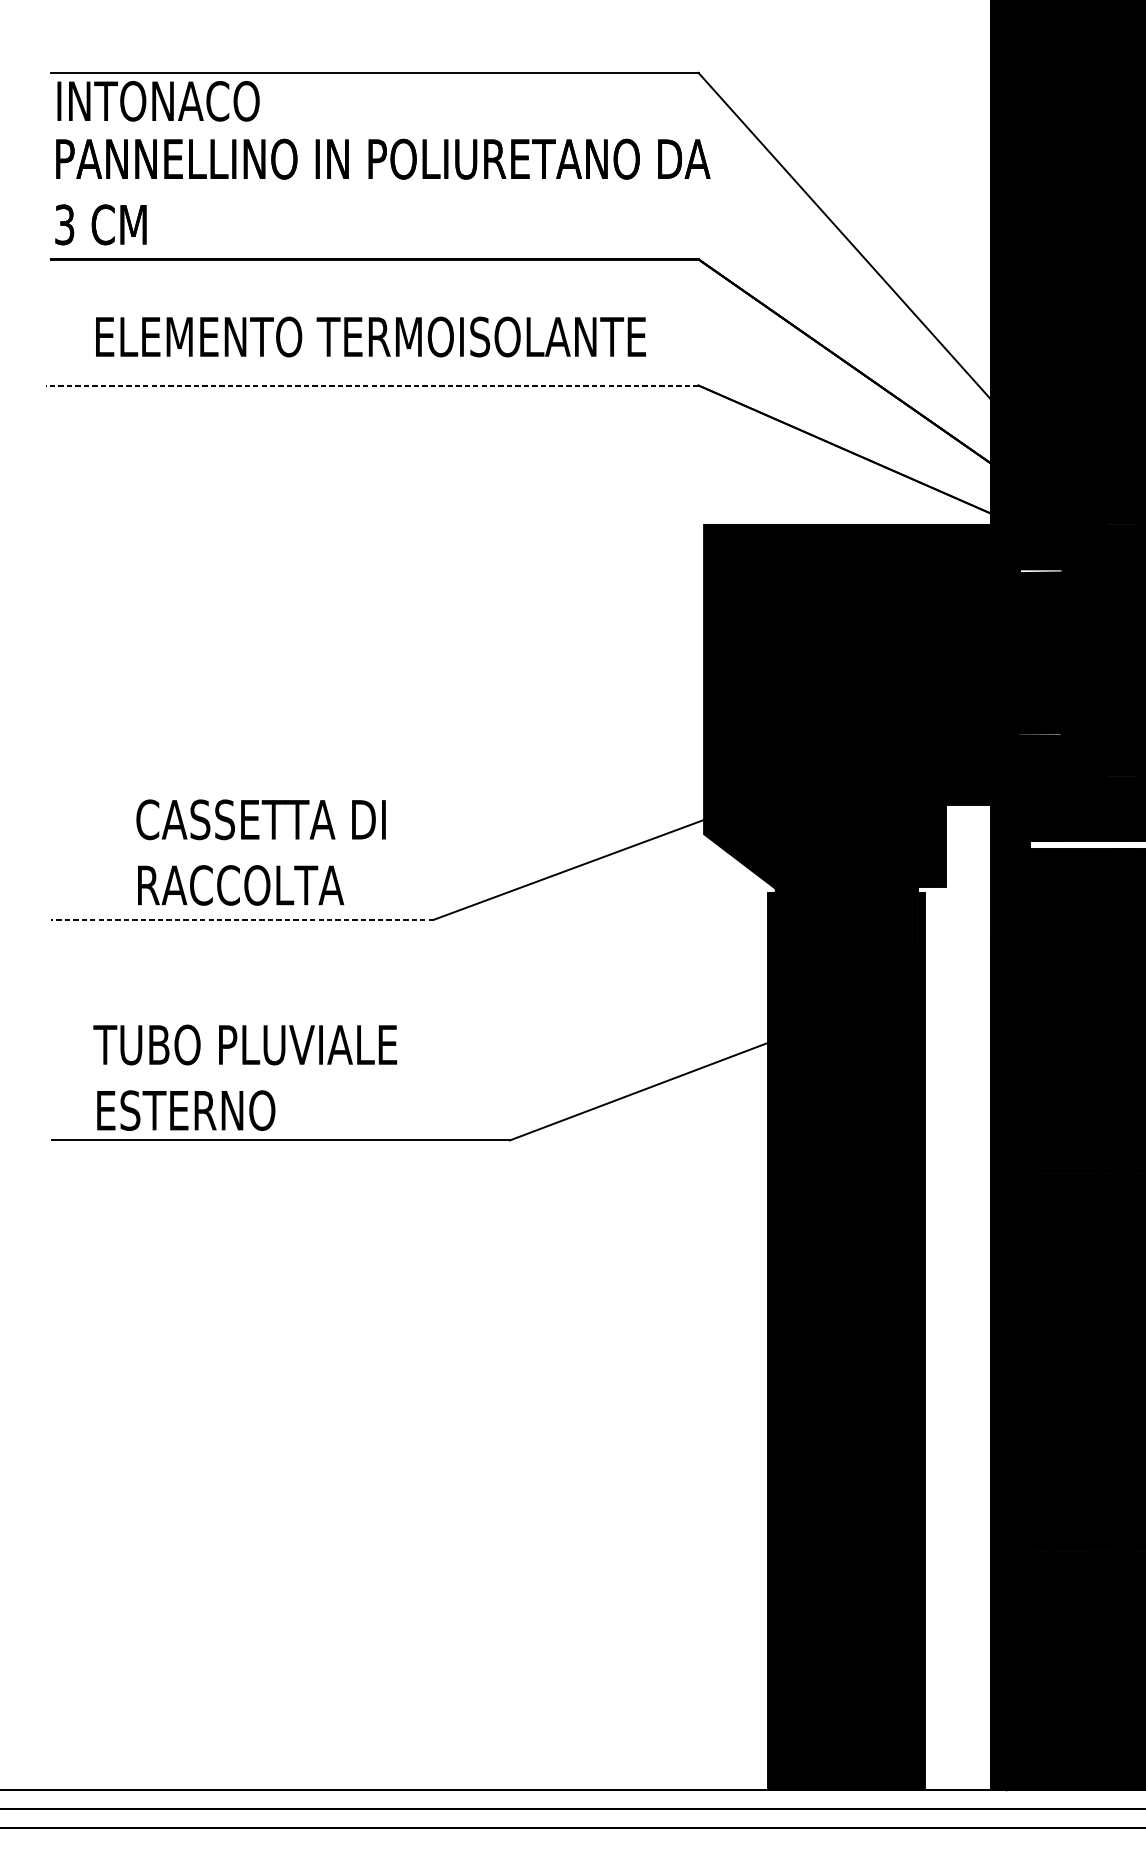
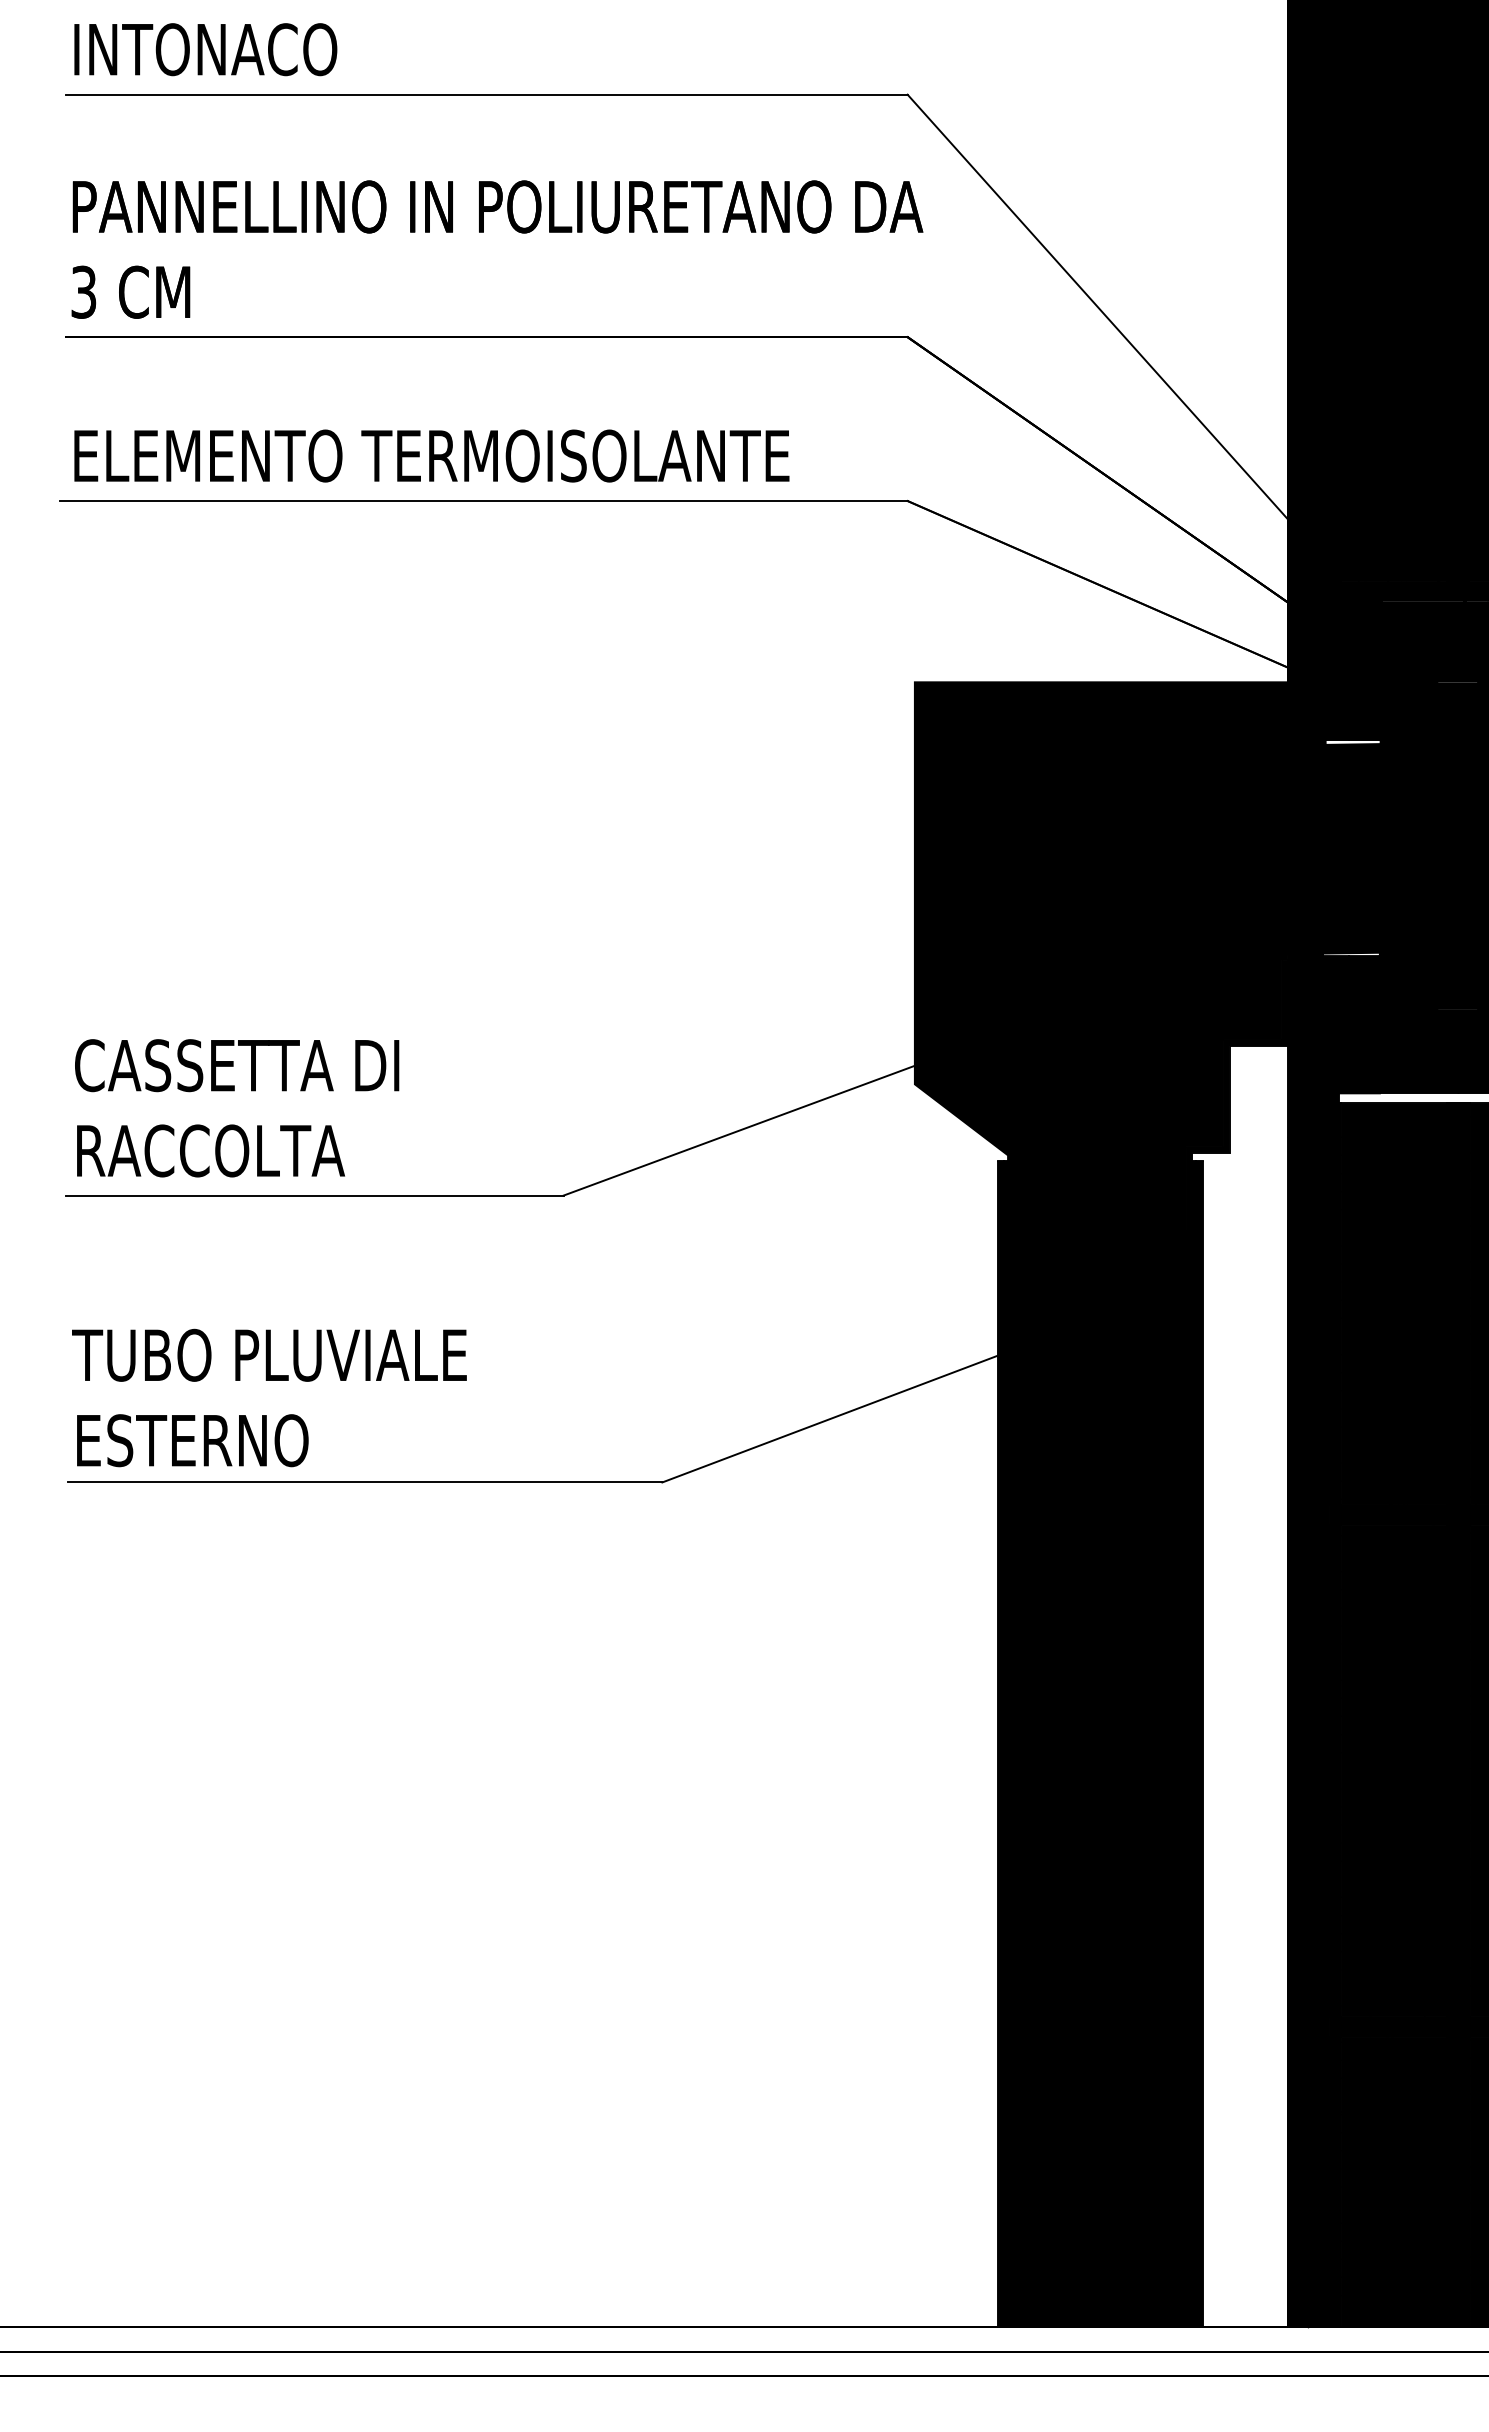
text: (158, 101) -> (205, 49), moved
text: (370, 336) -> (431, 455), moved
line: (372, 385) -> (483, 501), dashed -> solid
text: (261, 852) -> (237, 1108), moved
line: (242, 919) -> (315, 1195), dashed -> solid
text: (245, 1077) -> (269, 1397), moved

